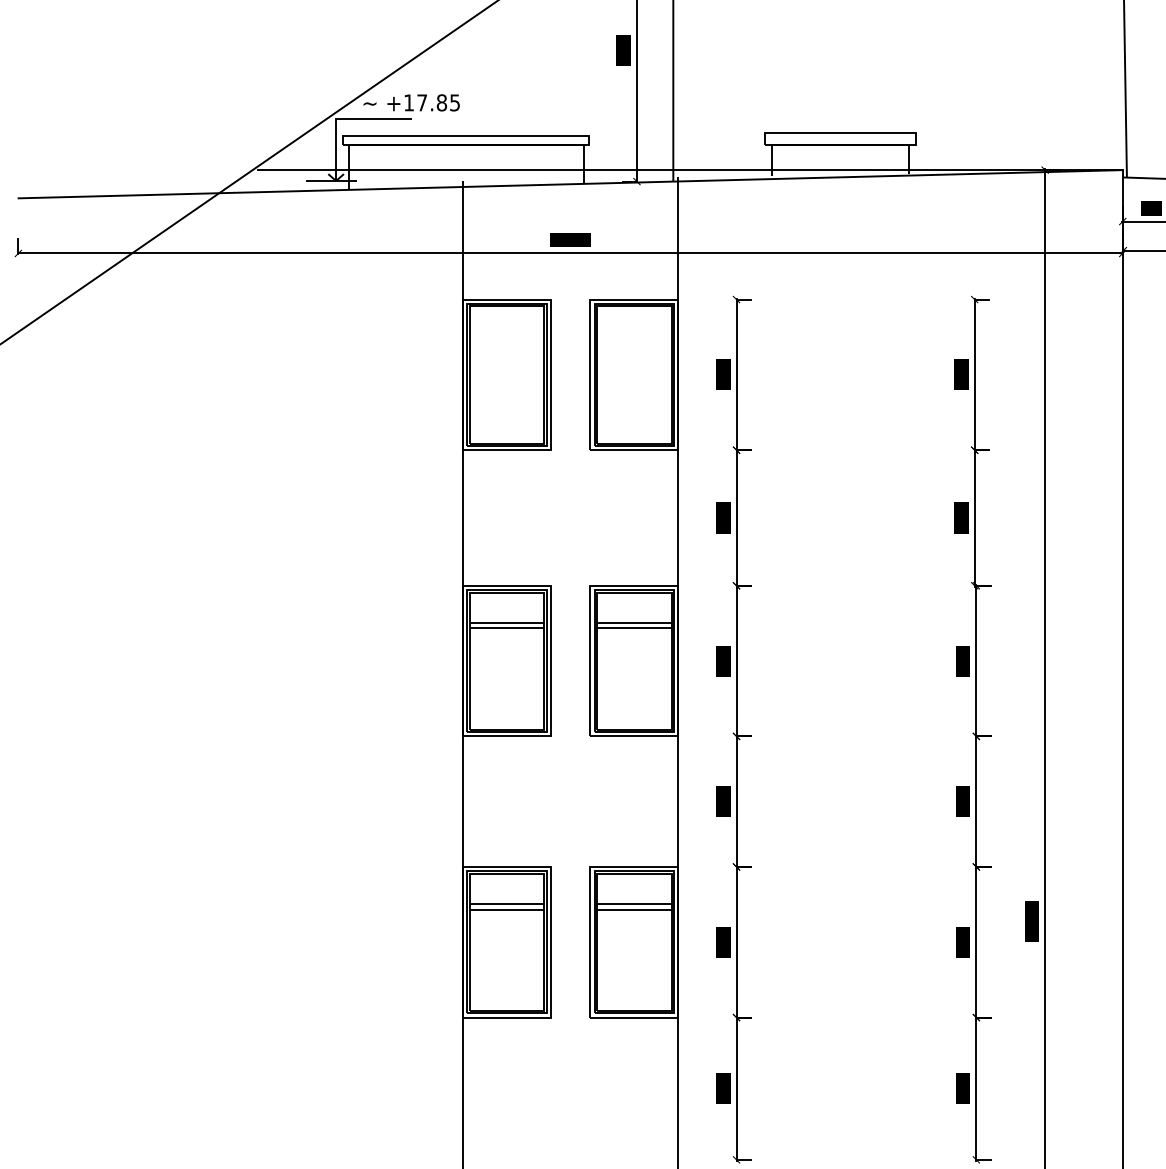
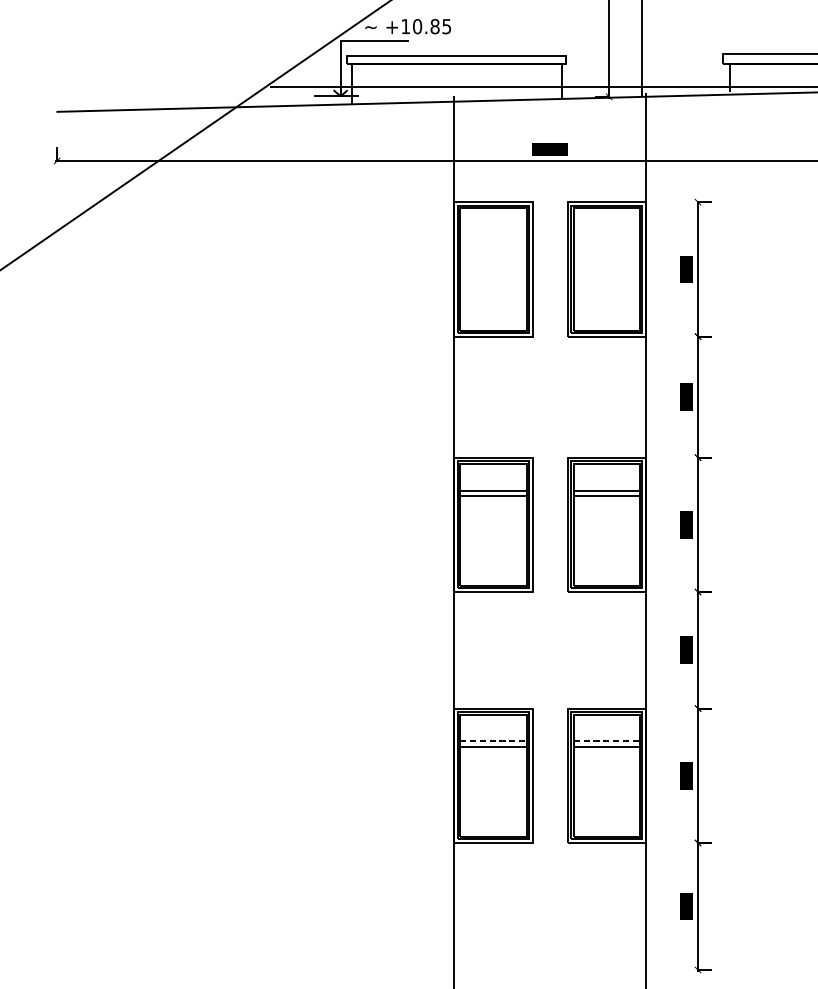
text: (422, 102) -> (417, 26), +17.85 -> +10.85
line: (507, 903) -> (493, 741), solid -> dashed
line: (634, 903) -> (606, 741), solid -> dashed

